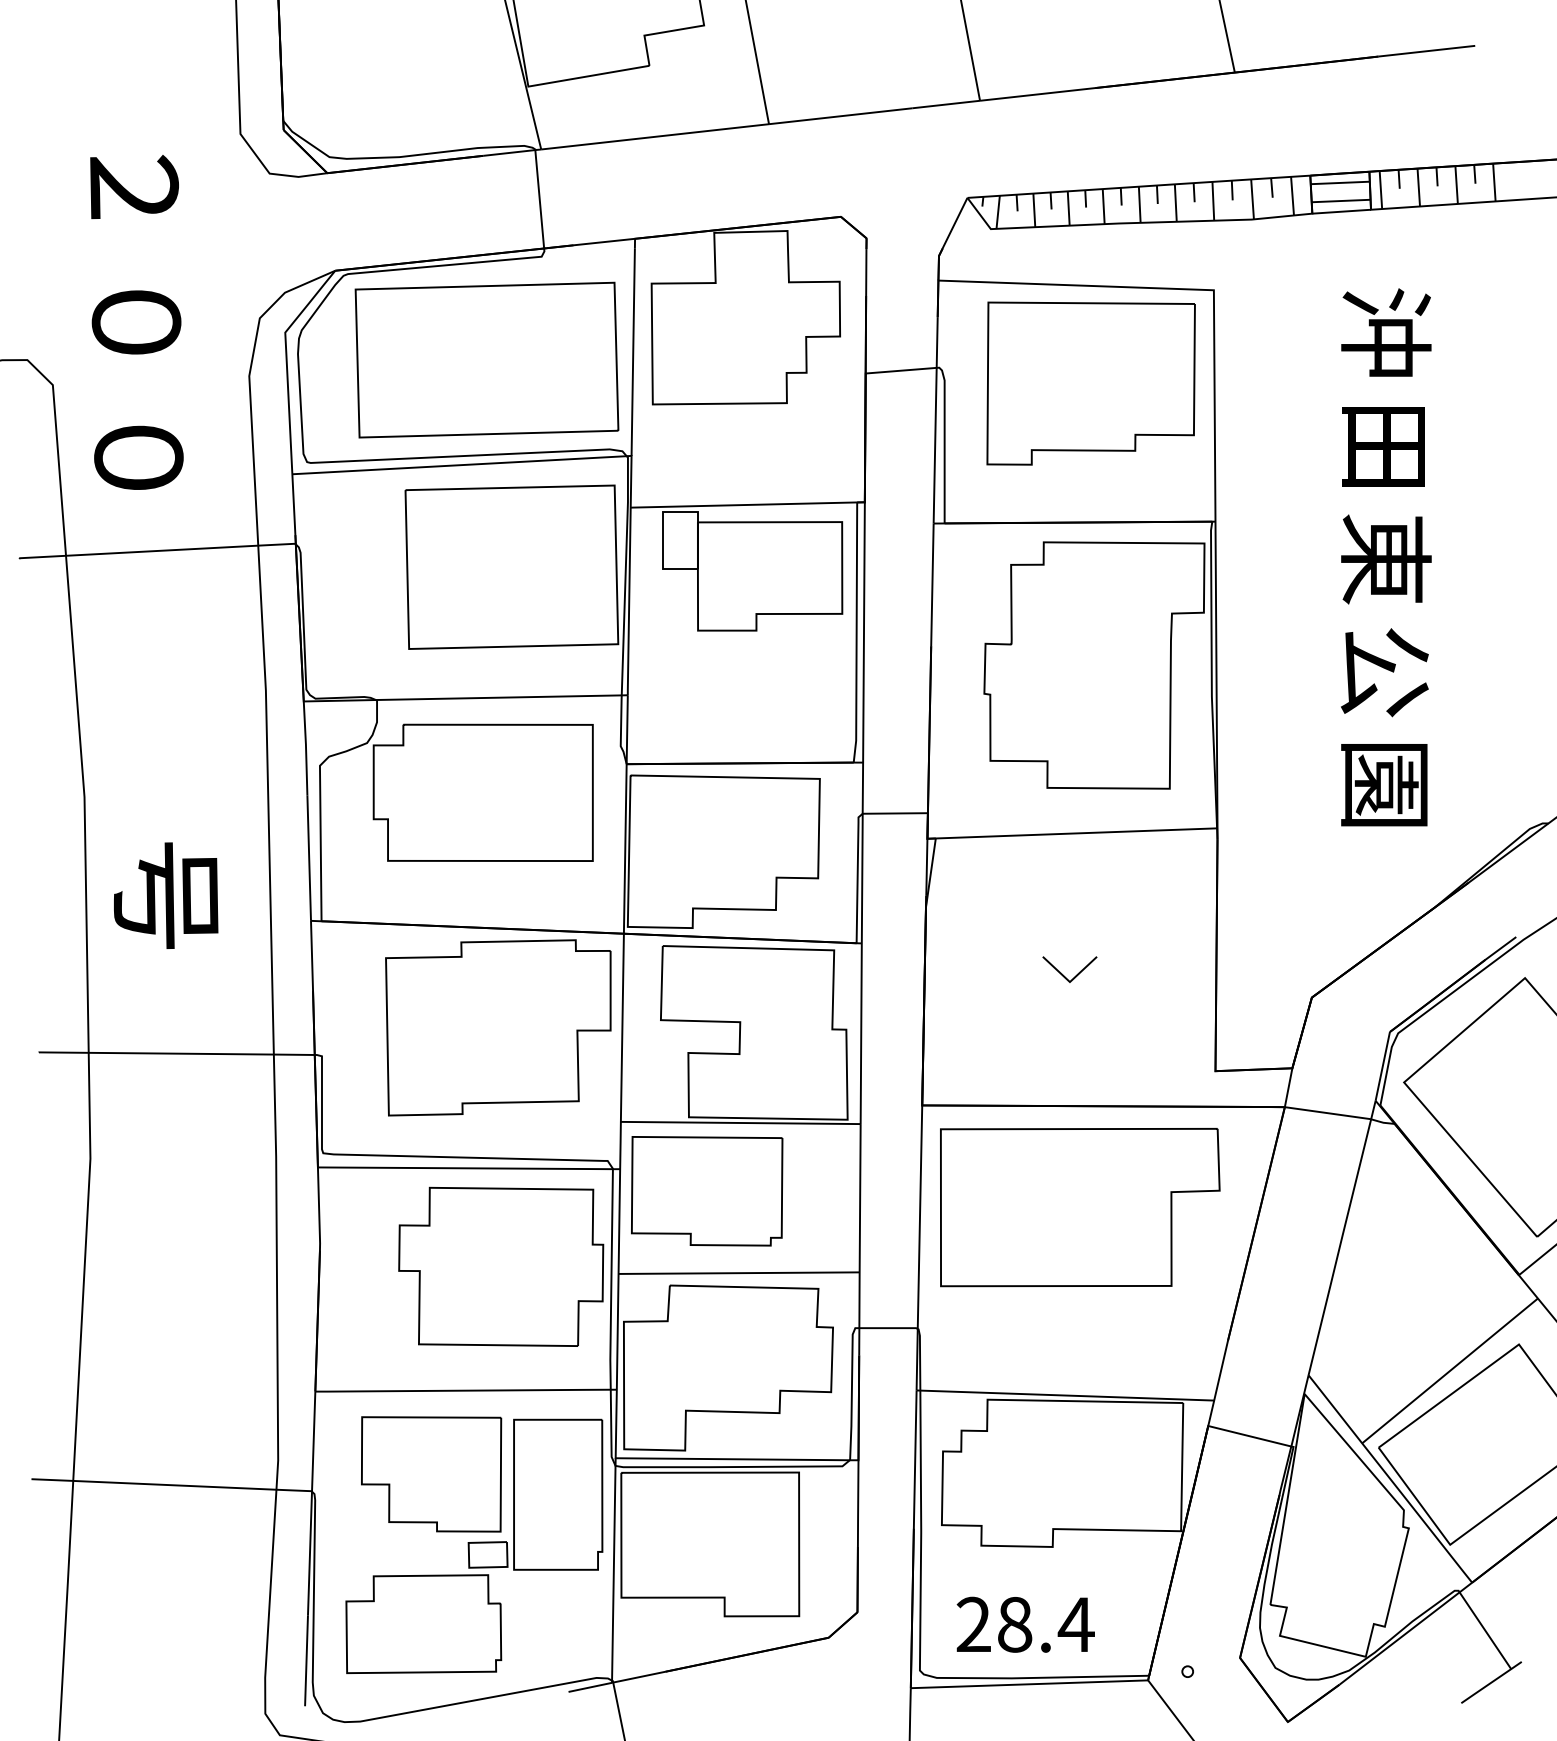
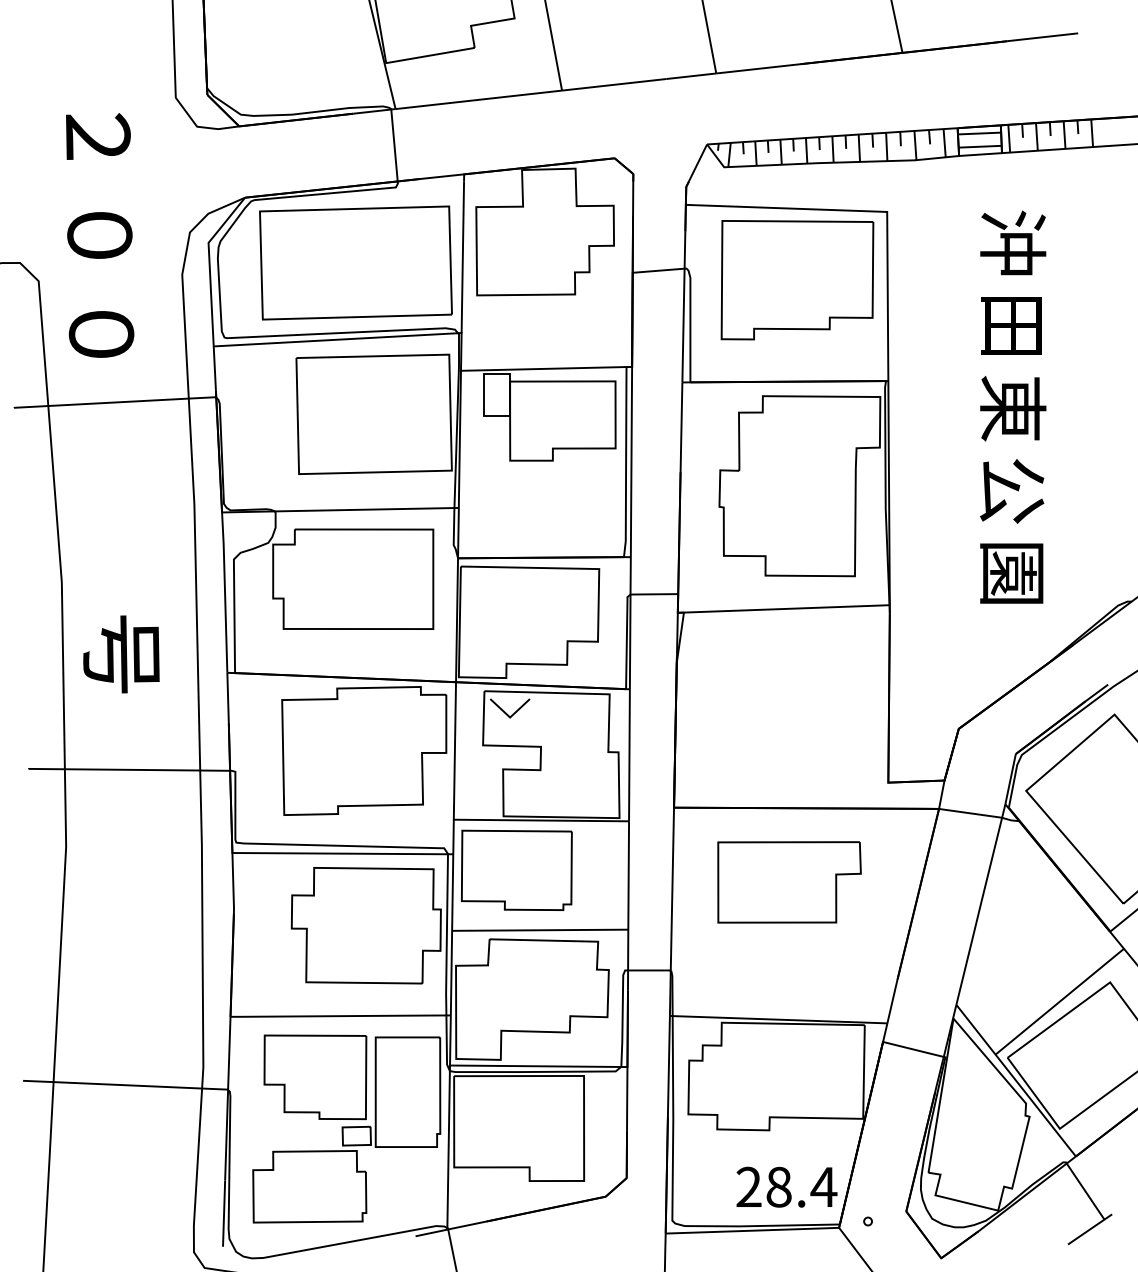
part: (1063, 974) -> (505, 712), moved
part: (1080, 1207) -> (789, 882), size x0.7
text: (1025, 1624) -> (786, 1187), moved

